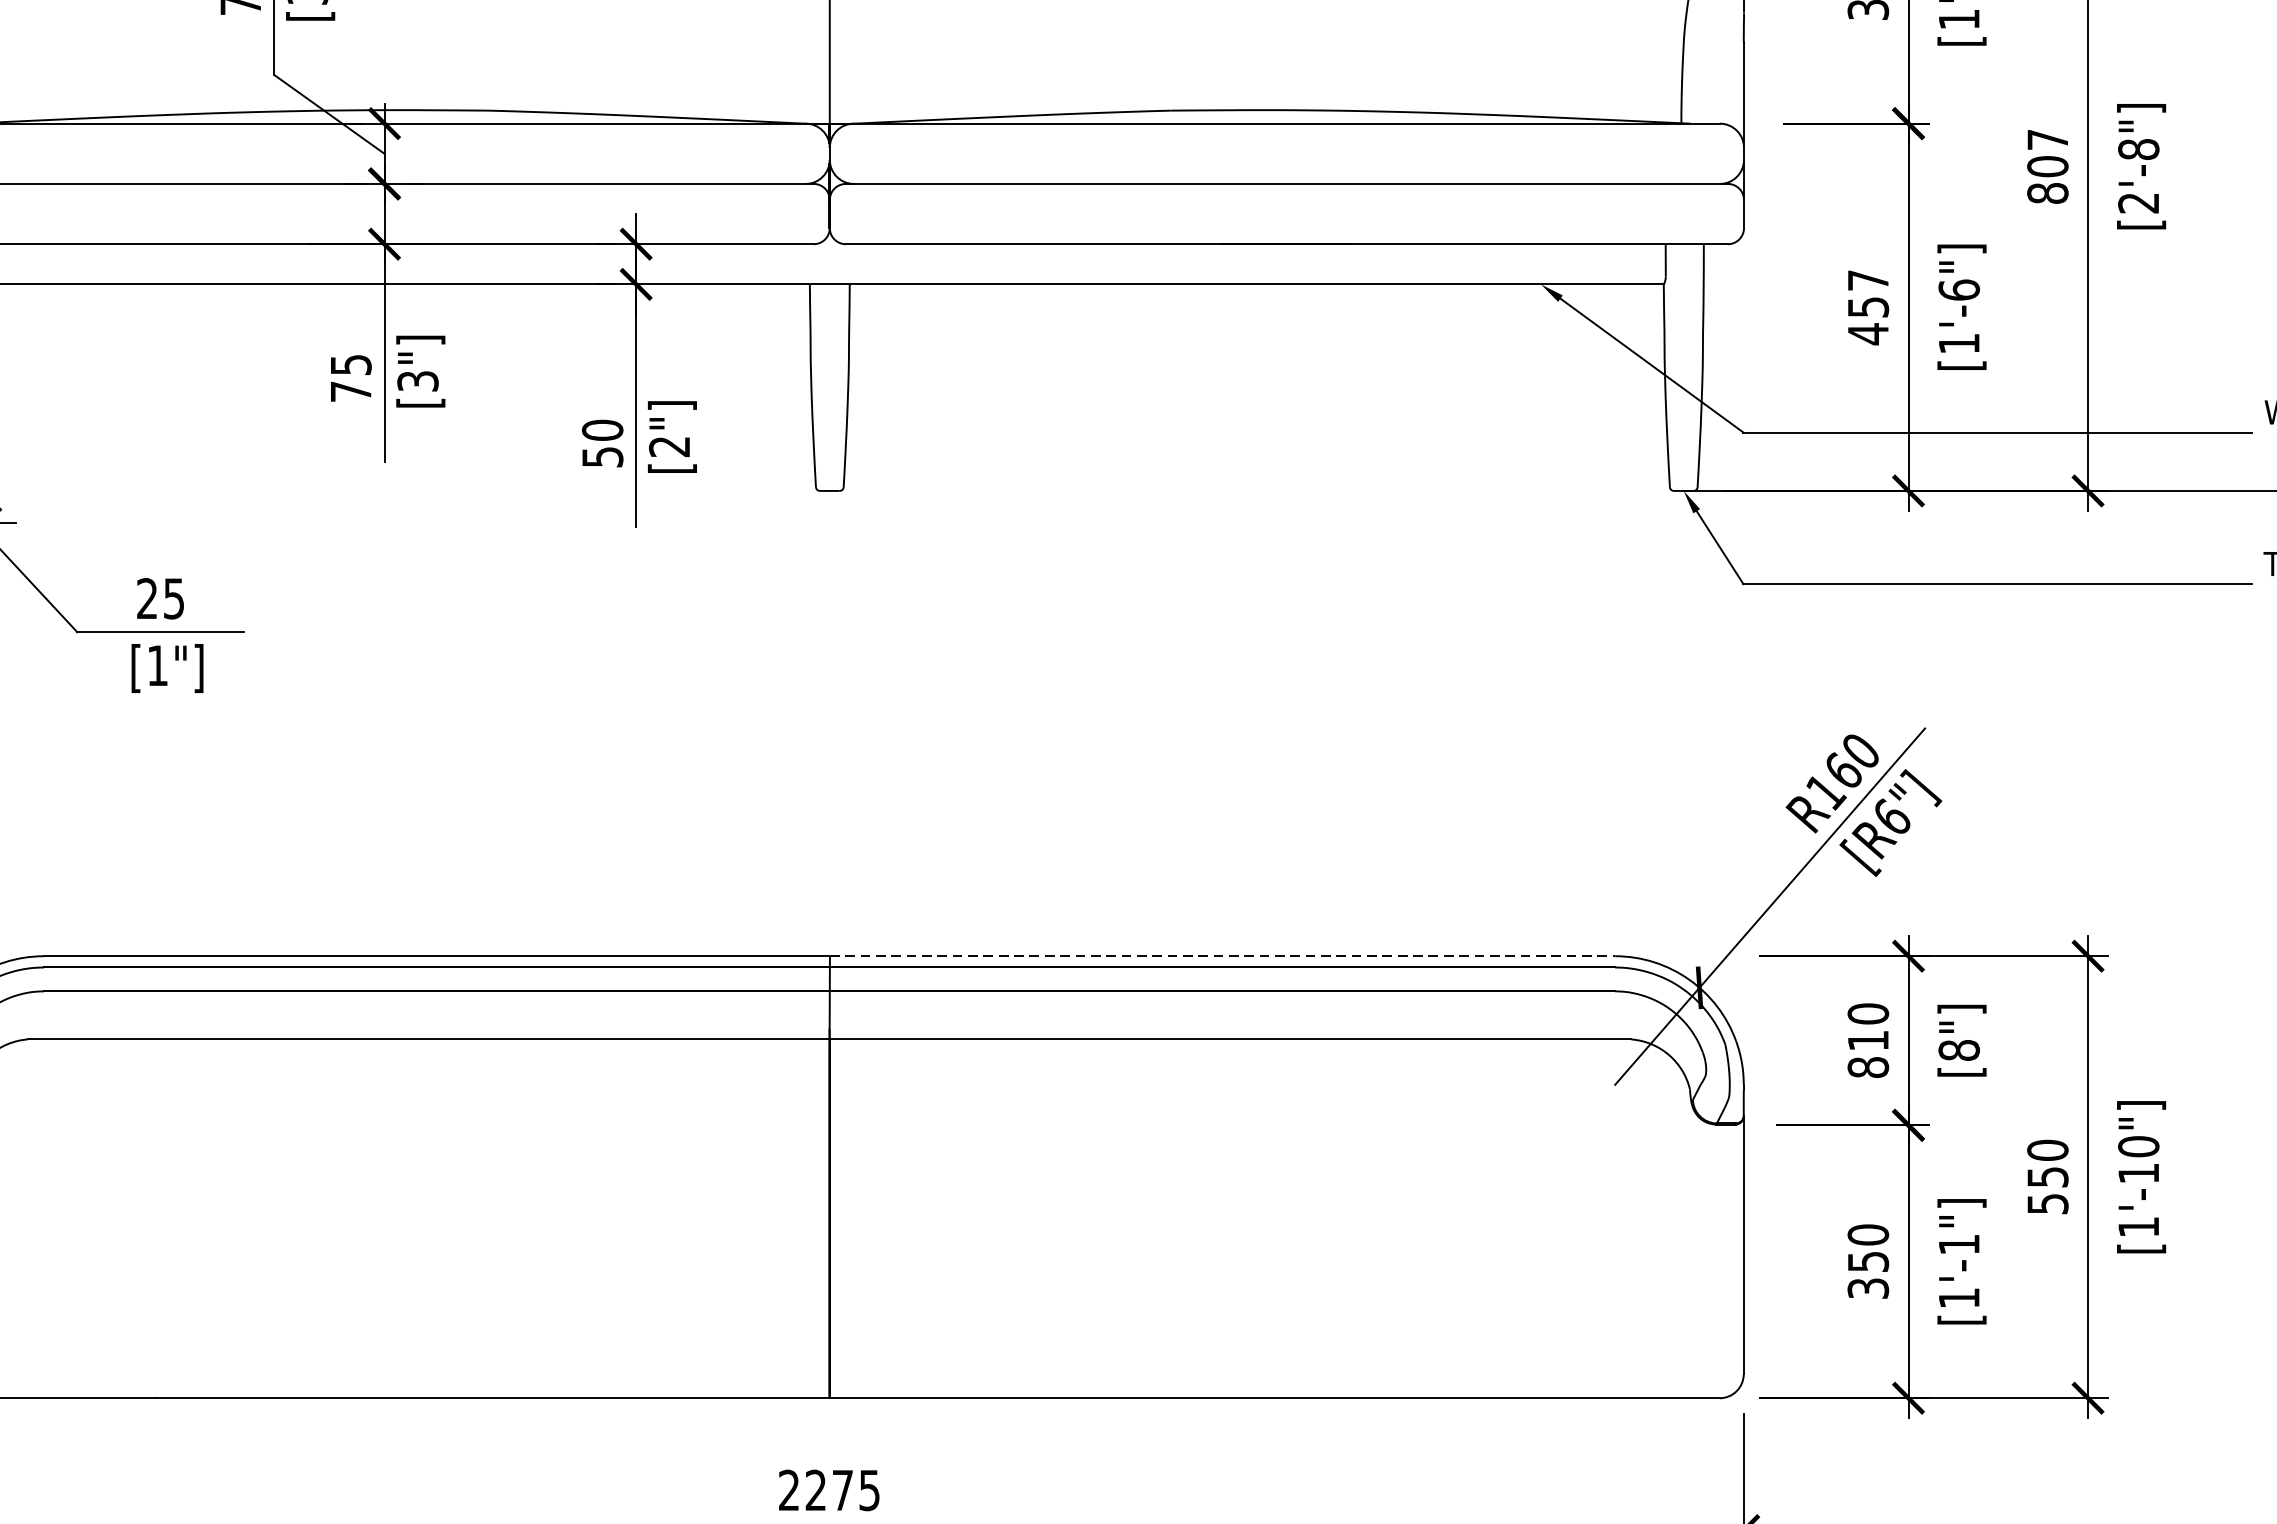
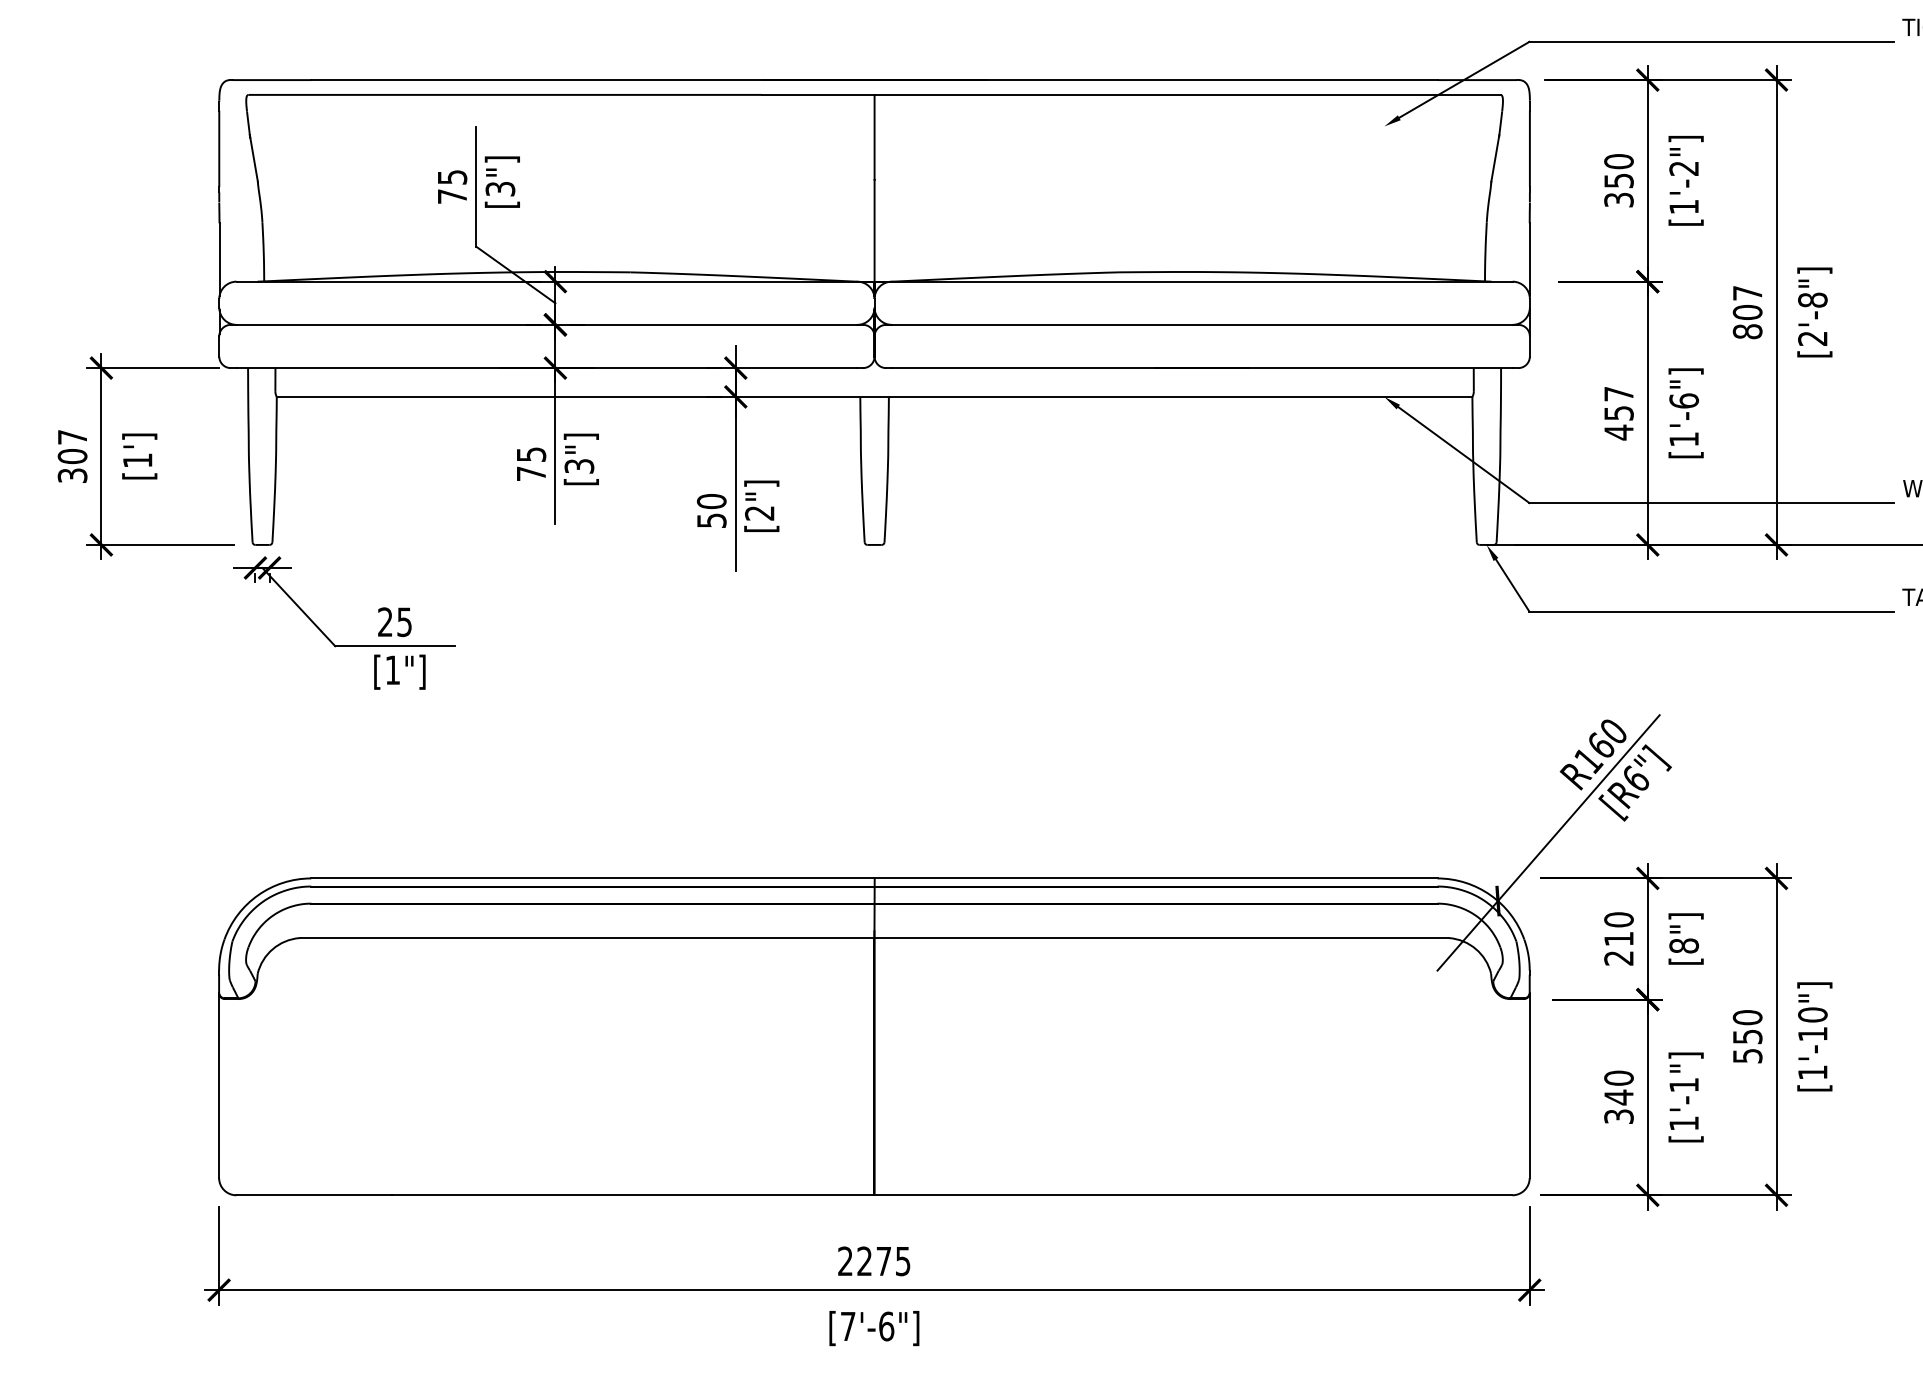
line: (1223, 956) -> (1156, 878), dashed -> solid
text: (1867, 1066) -> (1618, 957), 810 -> 210
text: (1867, 1261) -> (1618, 1097), 350 -> 340

